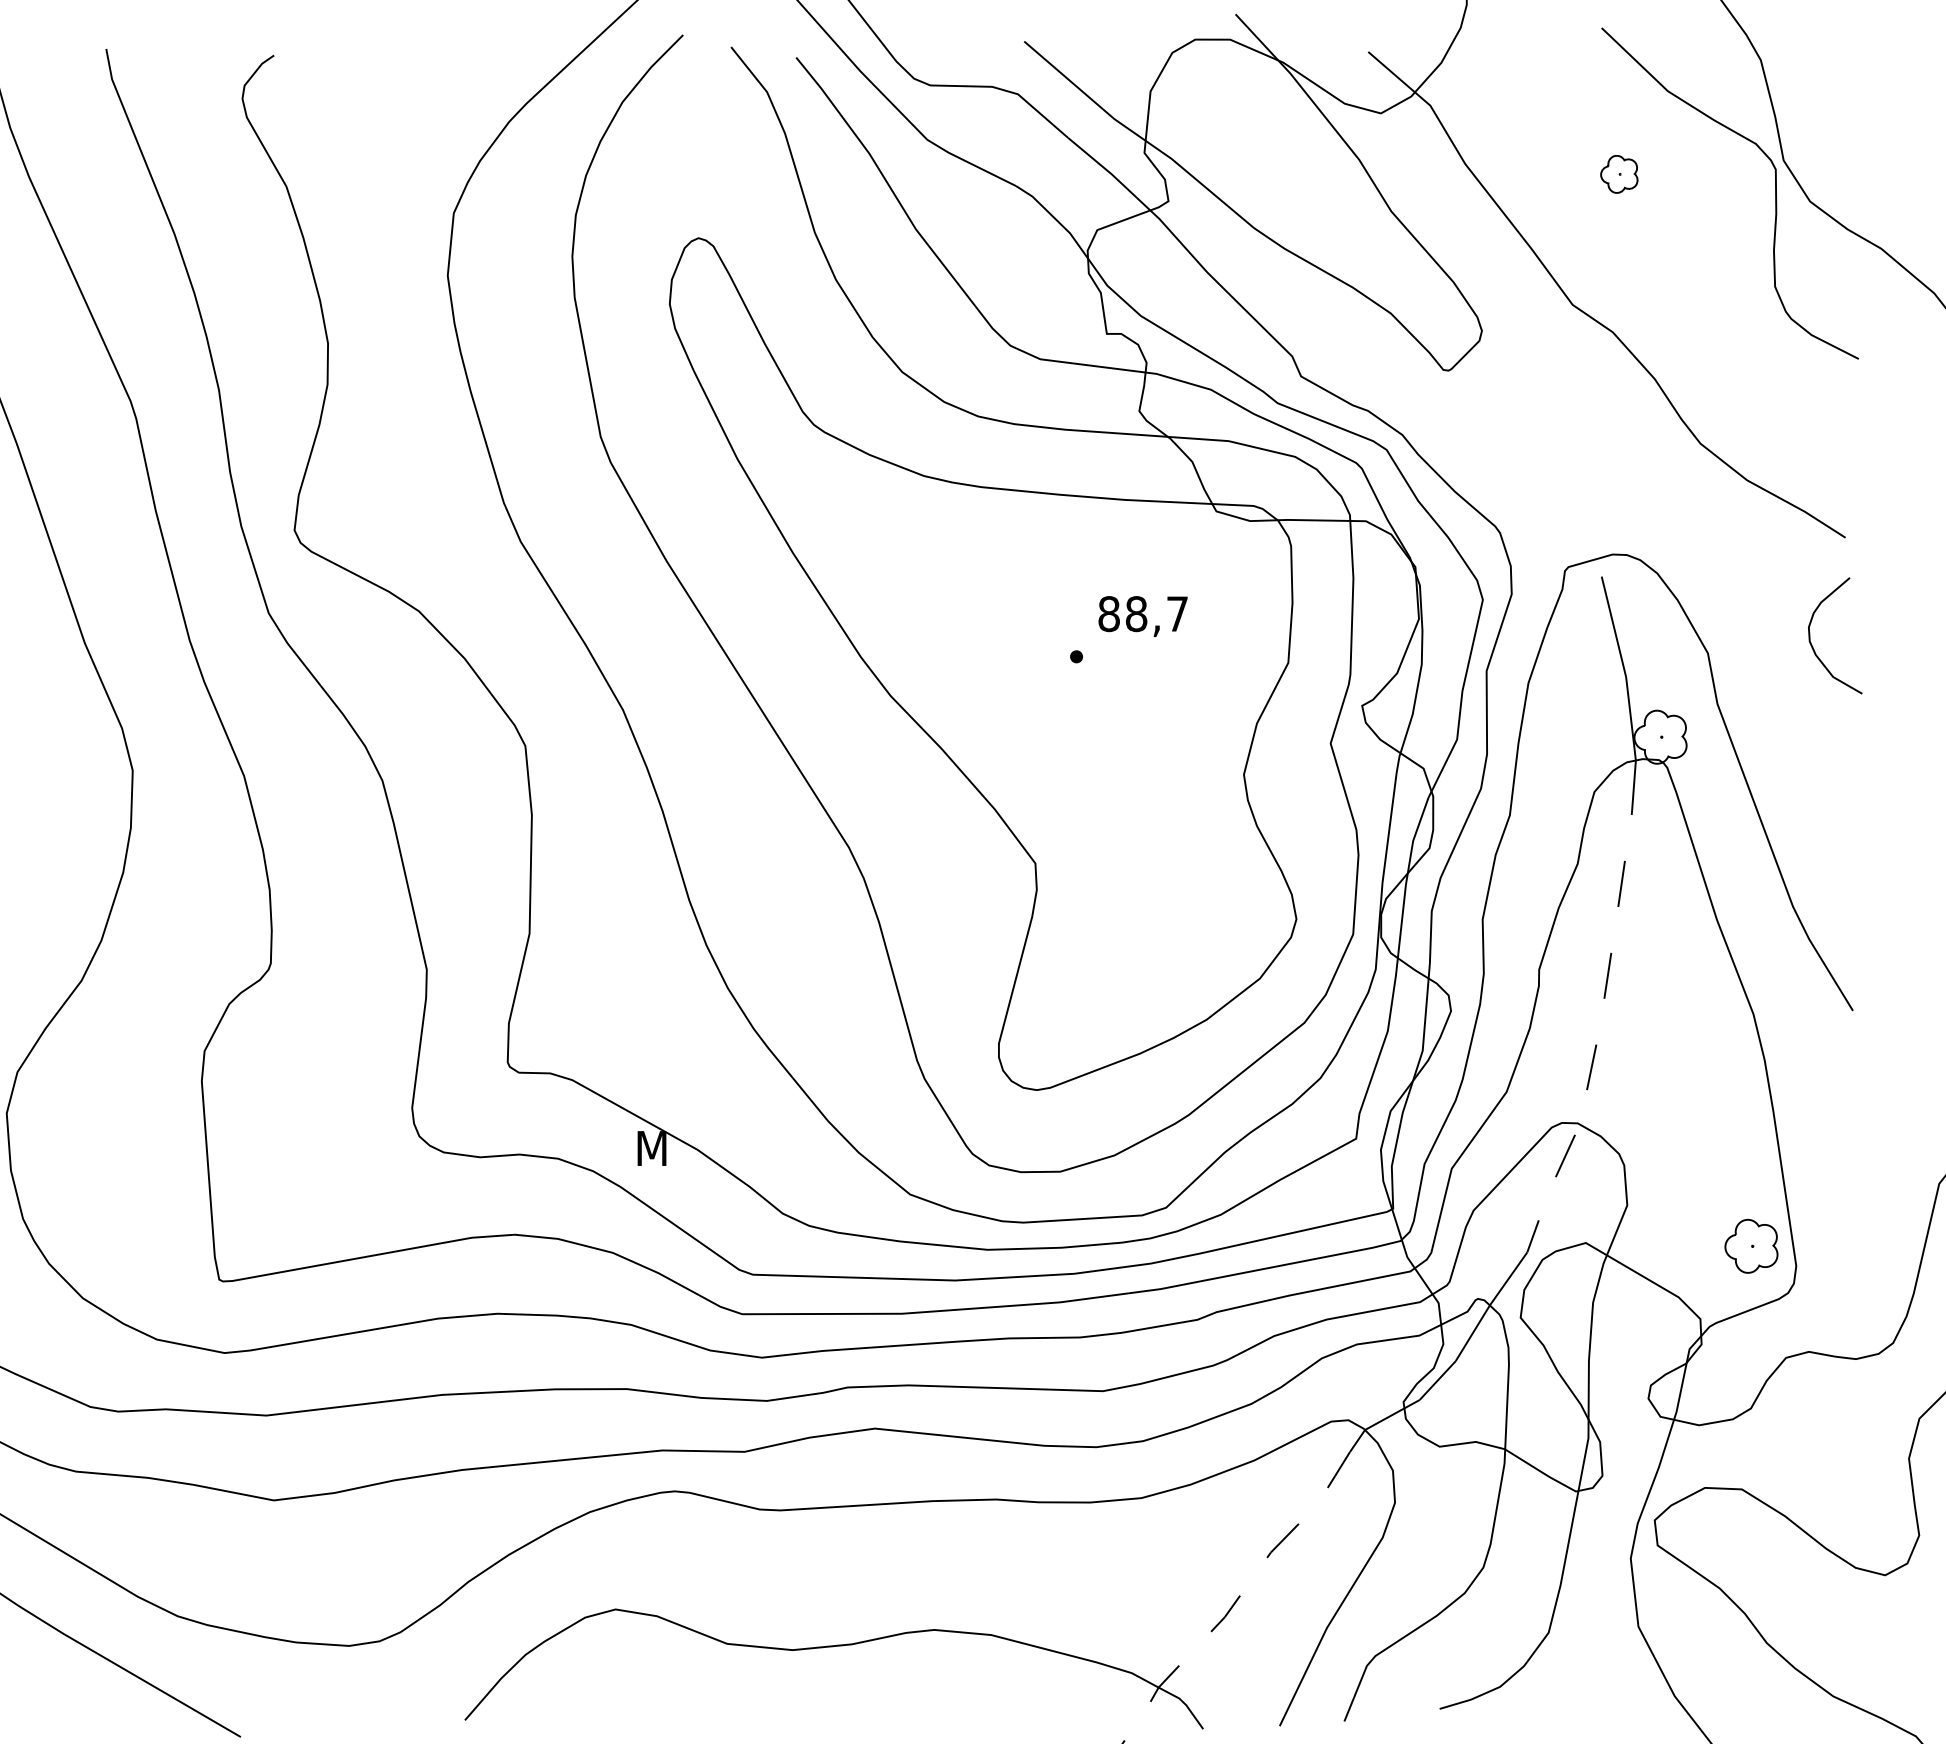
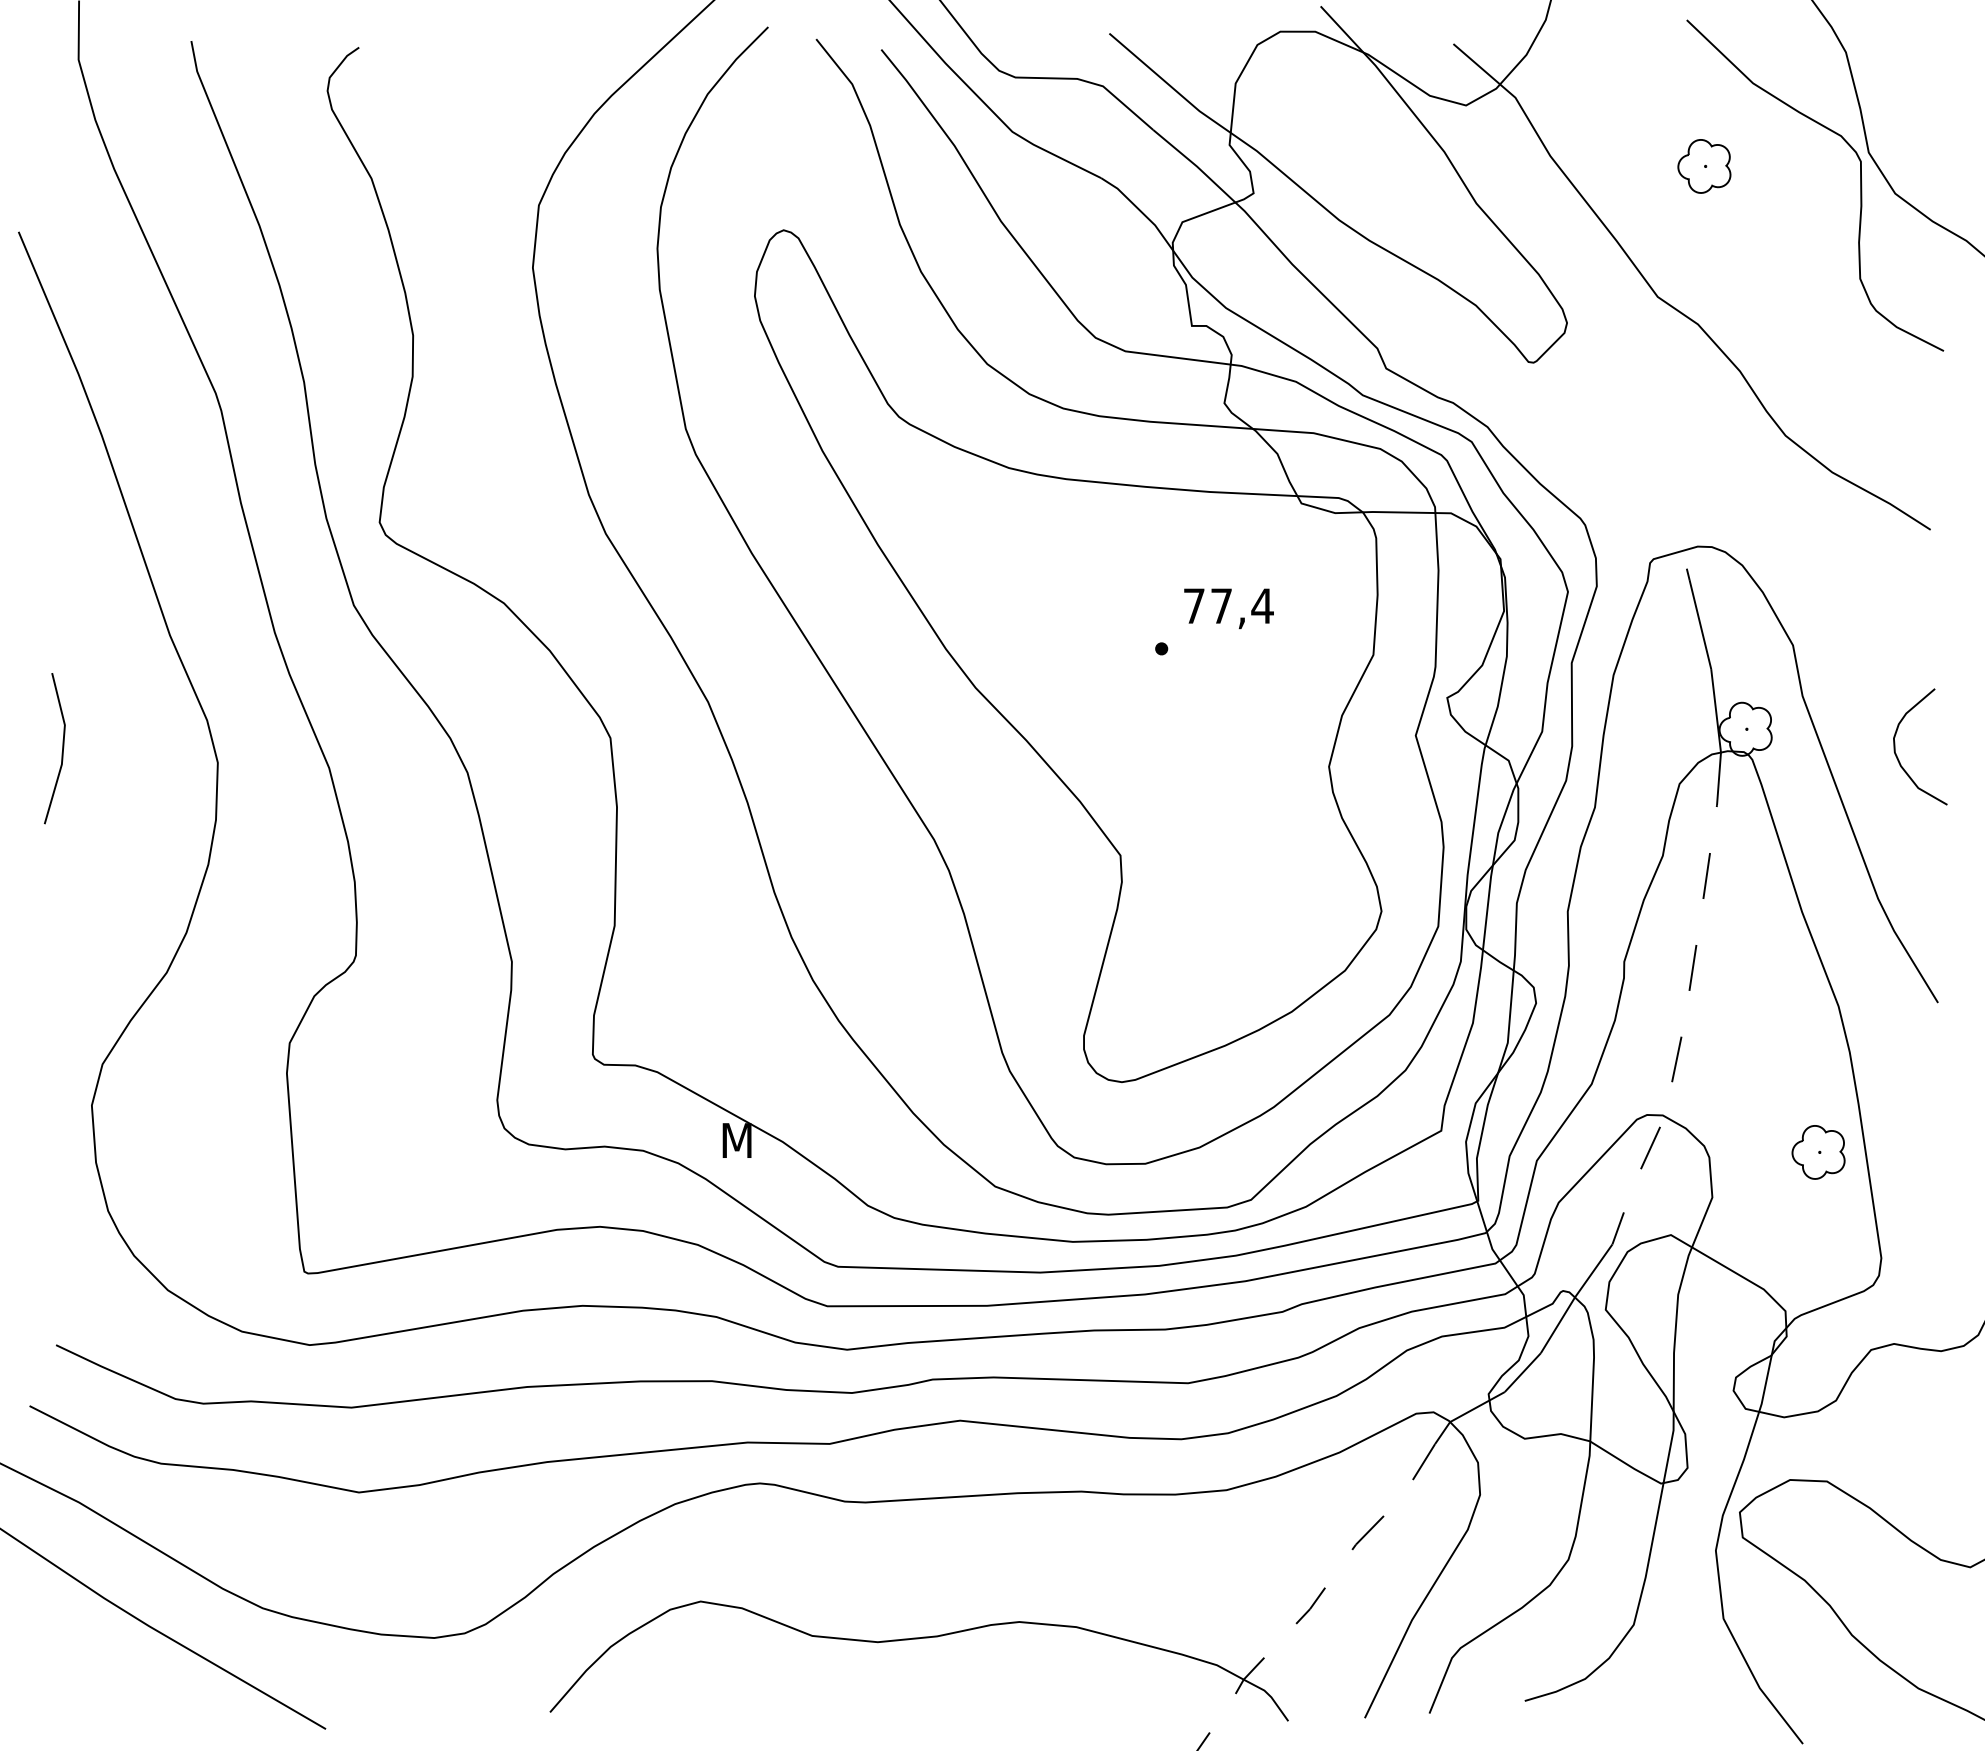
part: (1619, 174) -> (1704, 166), size x1.43
text: (1143, 614) -> (1228, 606), 88,7 -> 77,4
curve: (1813, 646) -> (1898, 757), moved
part: (1751, 1246) -> (1818, 1152), moved

